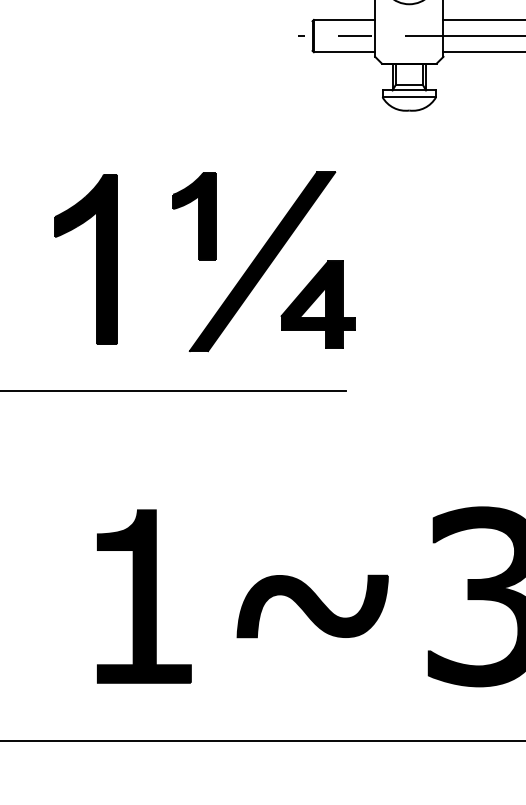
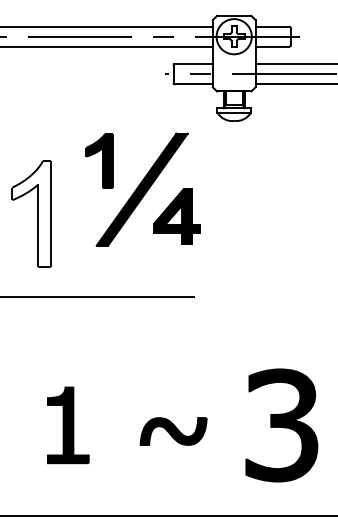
fill: (85, 259) -> (31, 214), removed
part: (262, 261) -> (142, 189), moved
part: (144, 596) -> (68, 425), size x0.7
part: (312, 606) -> (173, 431), size x0.7

